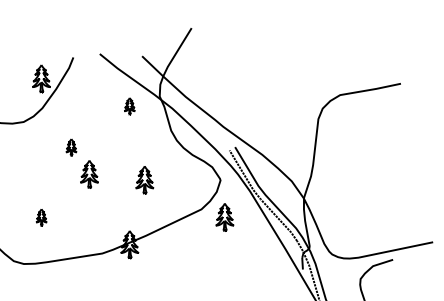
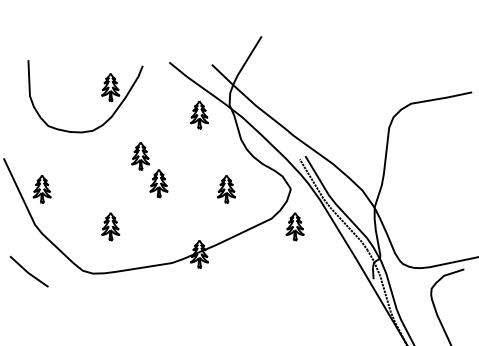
part: (129, 105) -> (199, 114), size x1.67
part: (71, 147) -> (140, 156), size x1.67
part: (144, 180) -> (226, 189), moved
part: (41, 217) -> (110, 226), size x1.67

